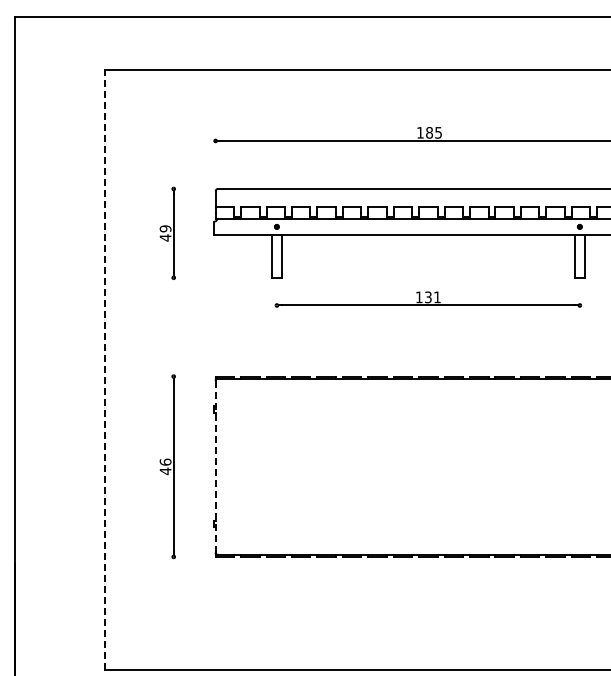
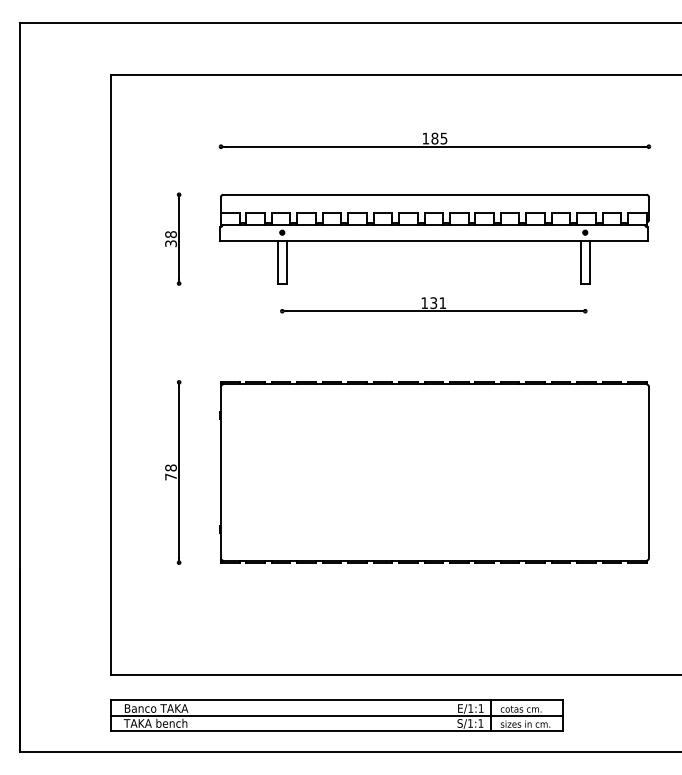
text: (165, 233) -> (170, 239), 49 -> 38
line: (105, 368) -> (110, 374), dashed -> solid
text: (165, 466) -> (170, 472), 46 -> 78
line: (216, 466) -> (221, 472), dashed -> solid

